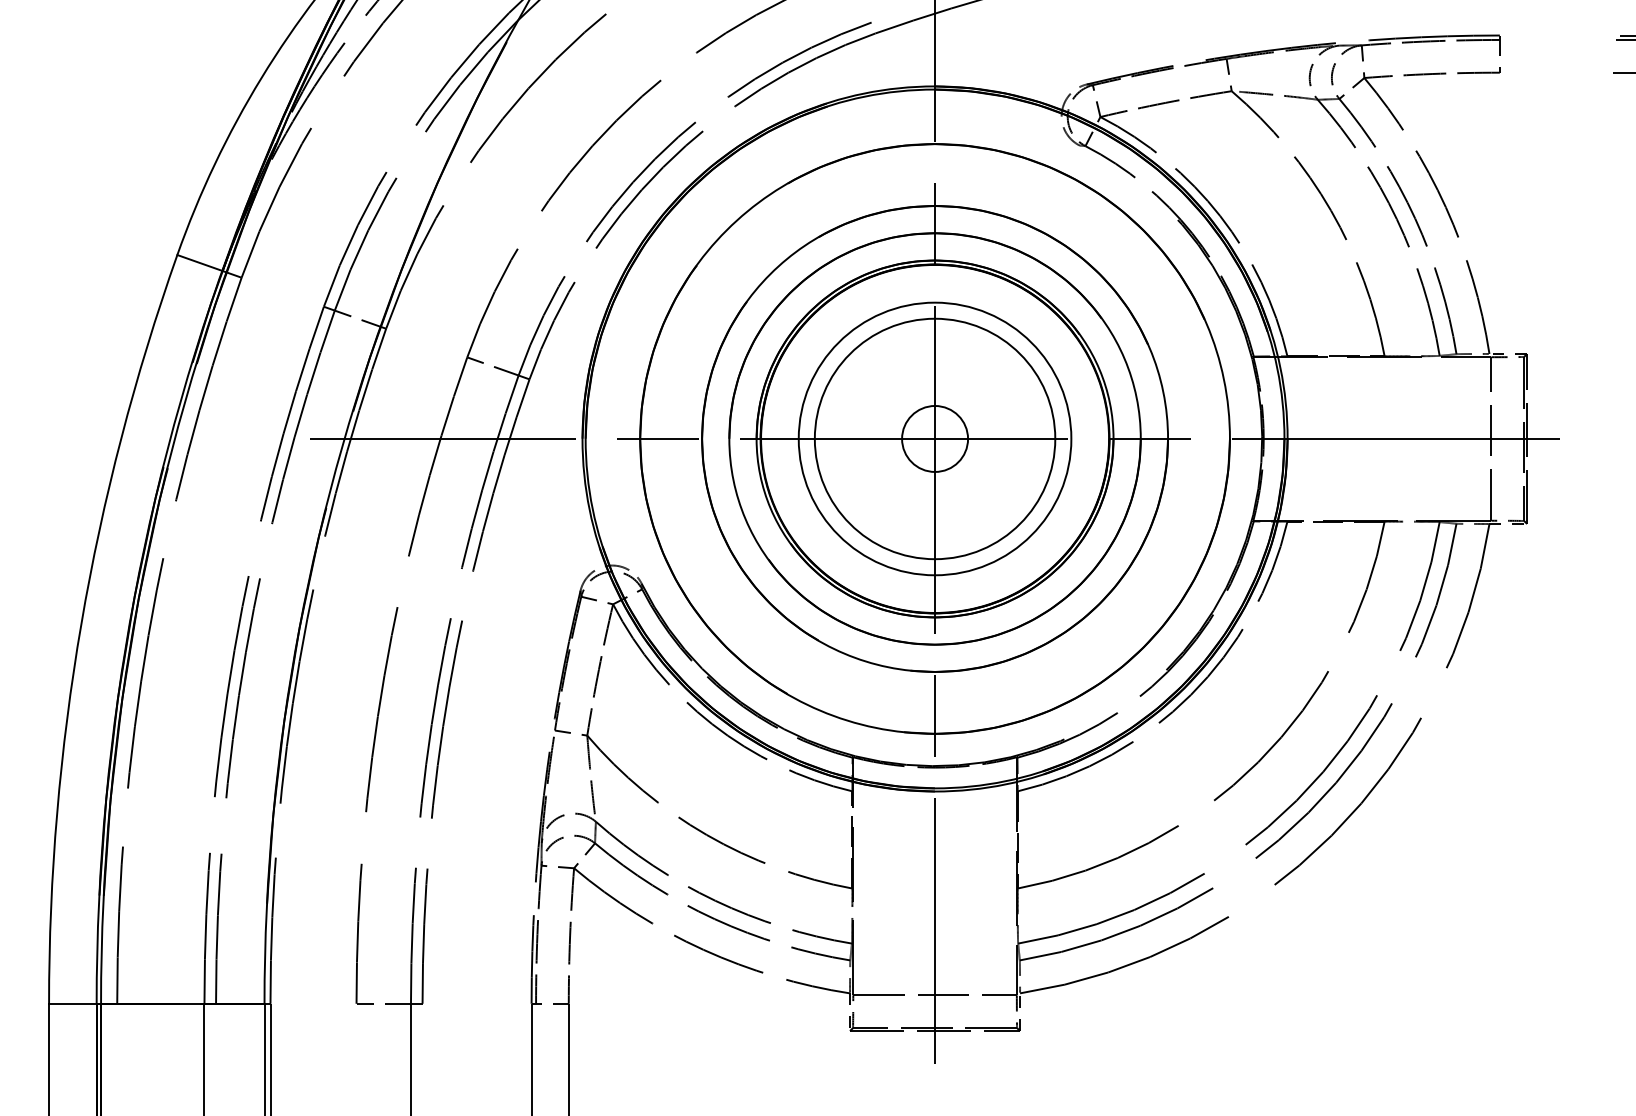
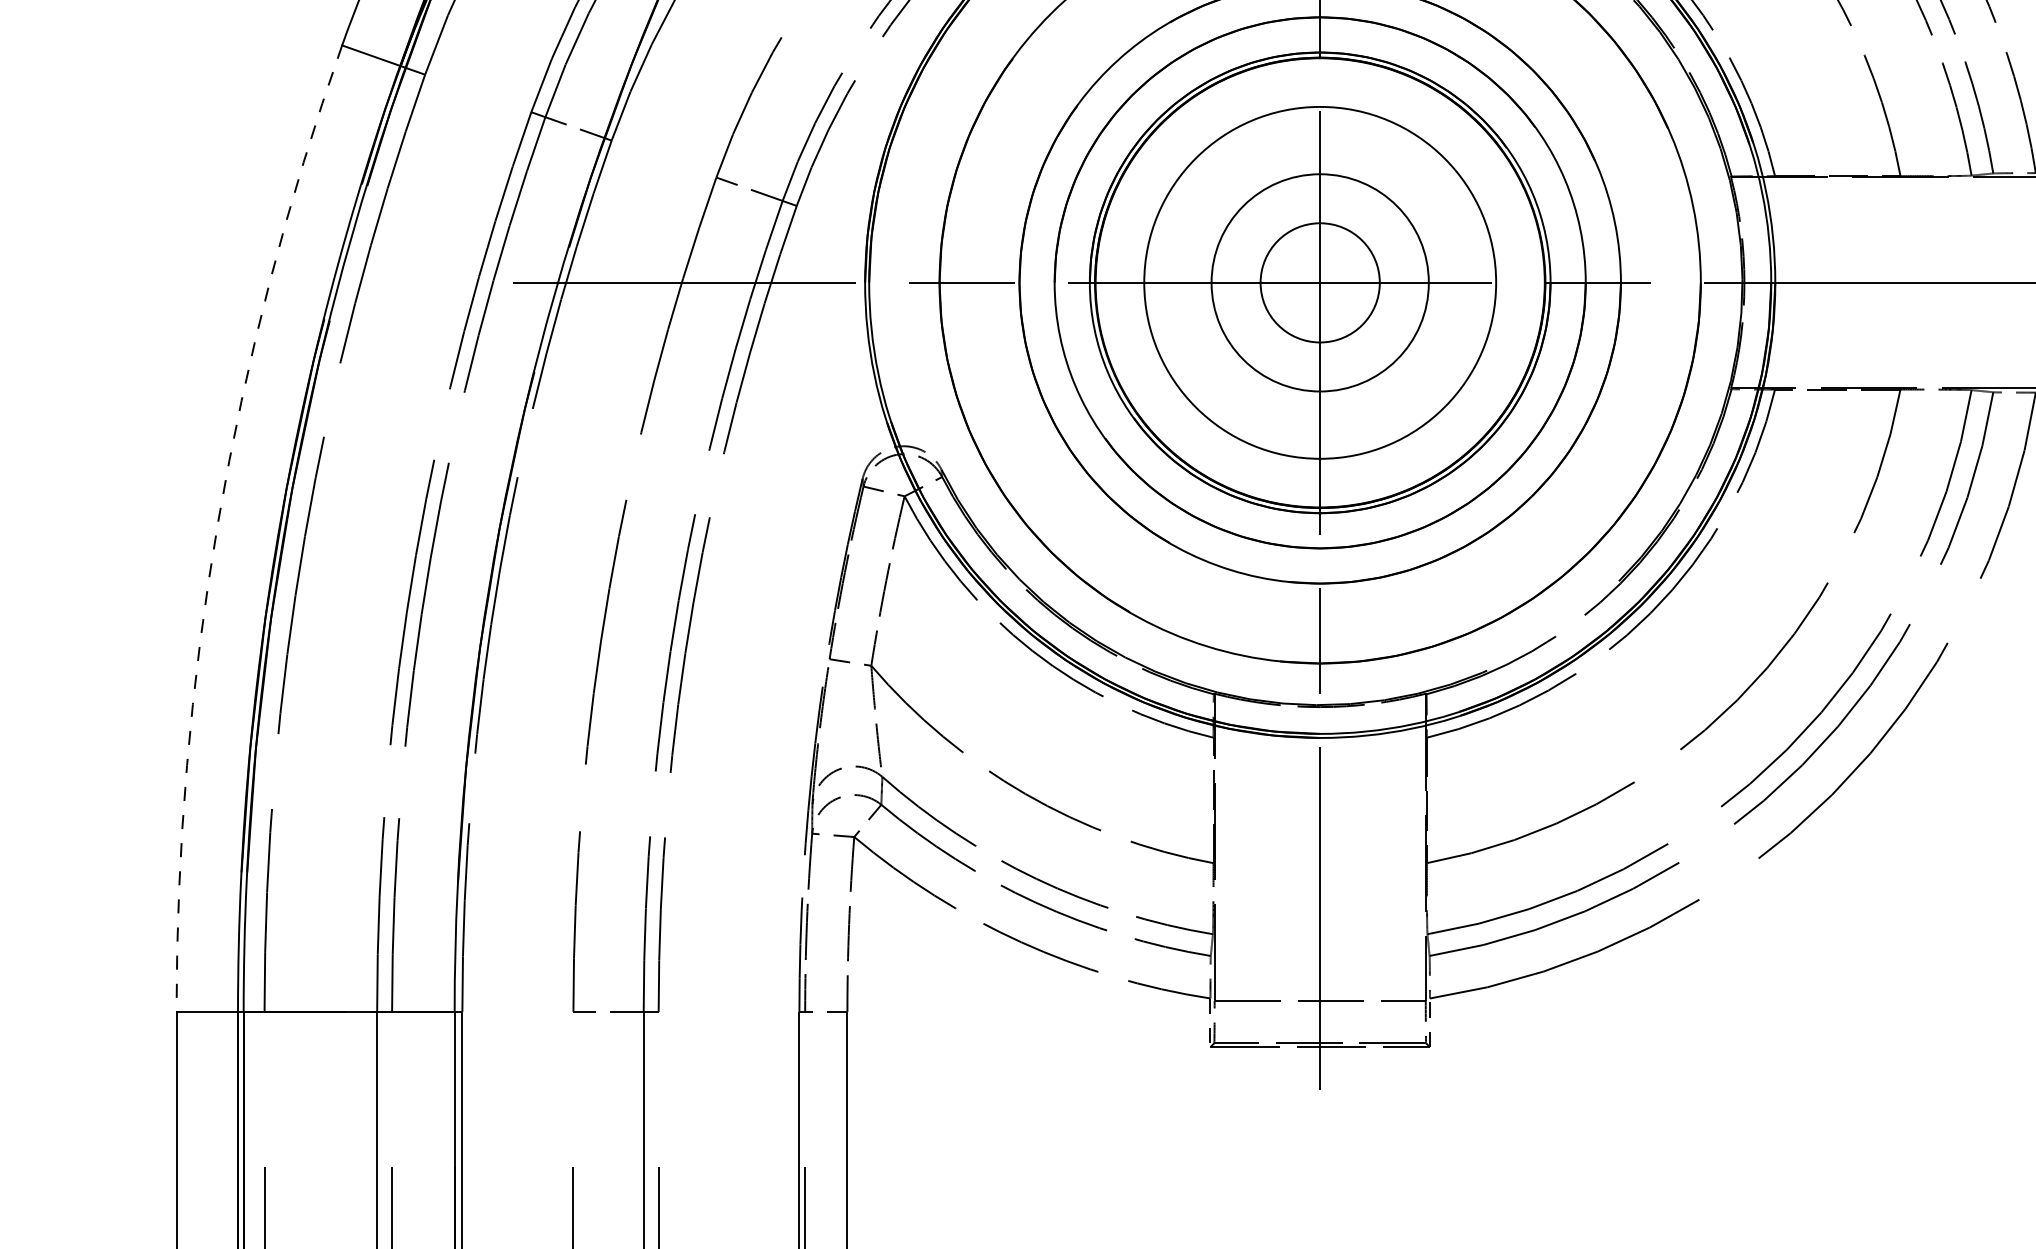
circle: (934, 438) -> (1319, 282), size x0.7
circle: (935, 438) -> (1320, 282), size x1.4
arc: (81, 623) -> (218, 521), solid -> dashed

